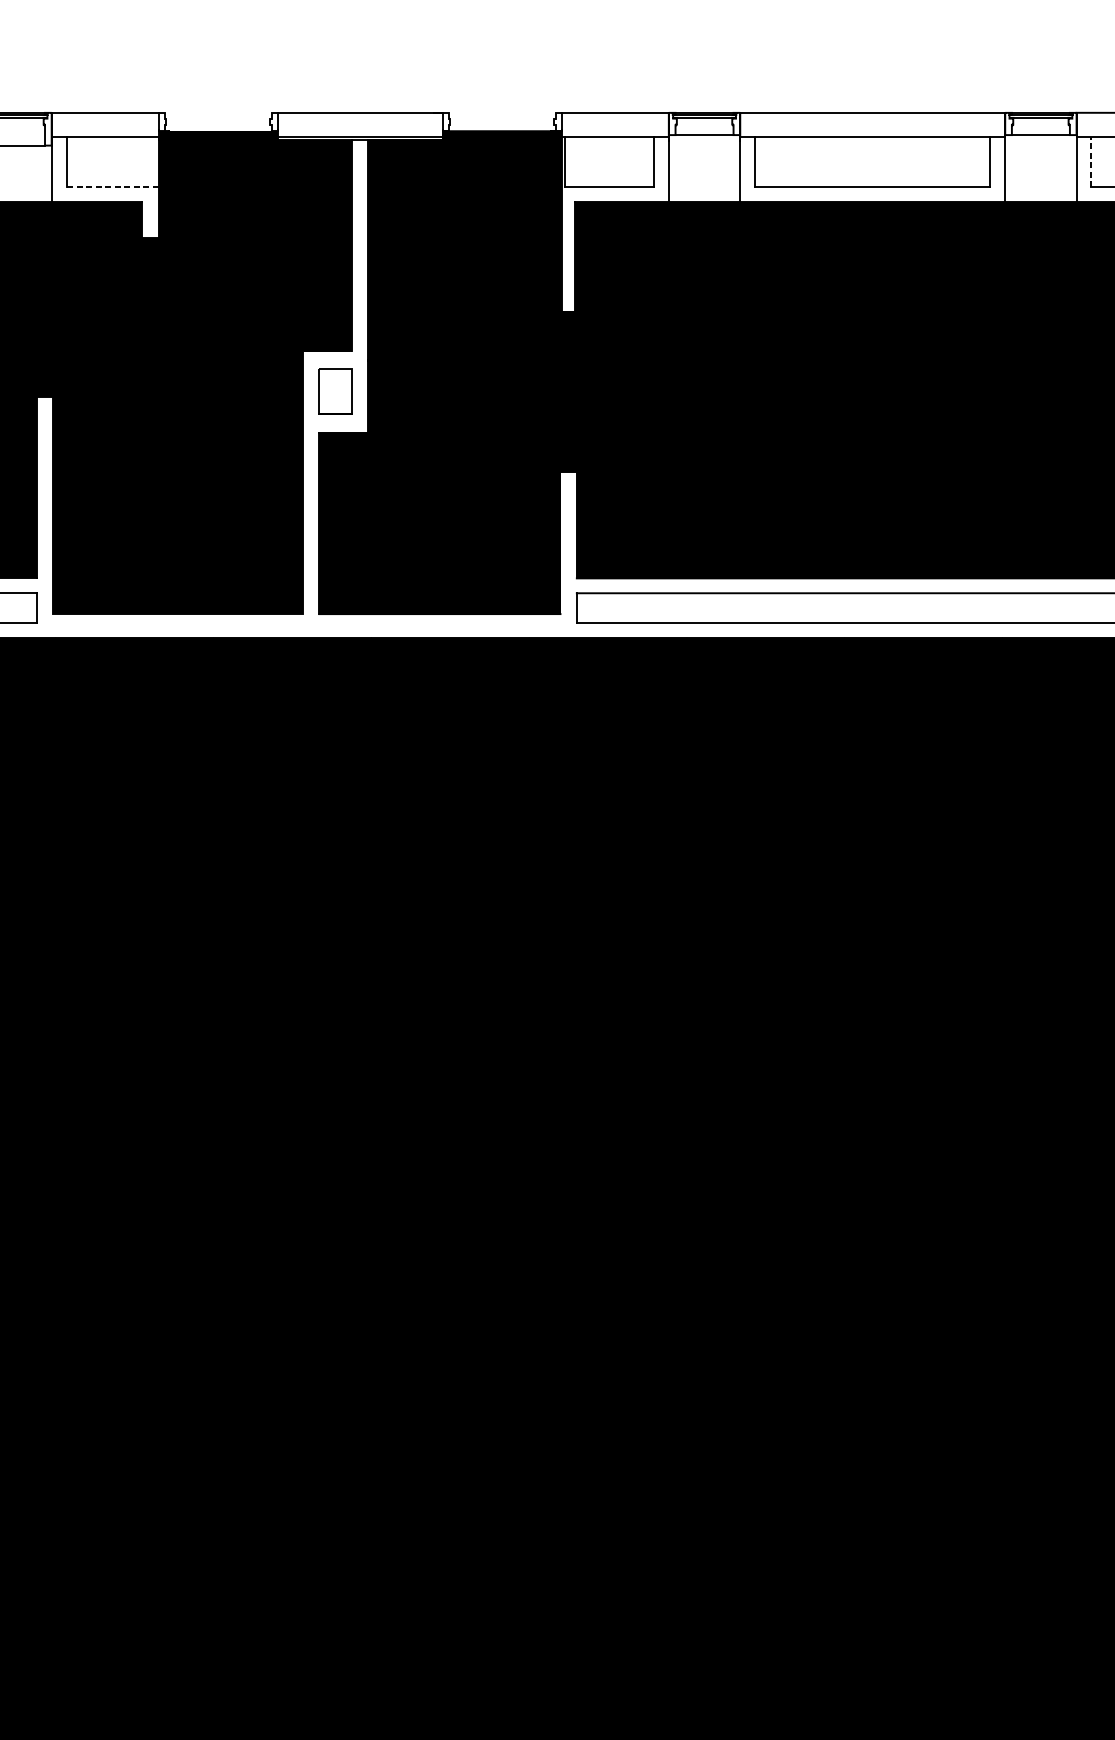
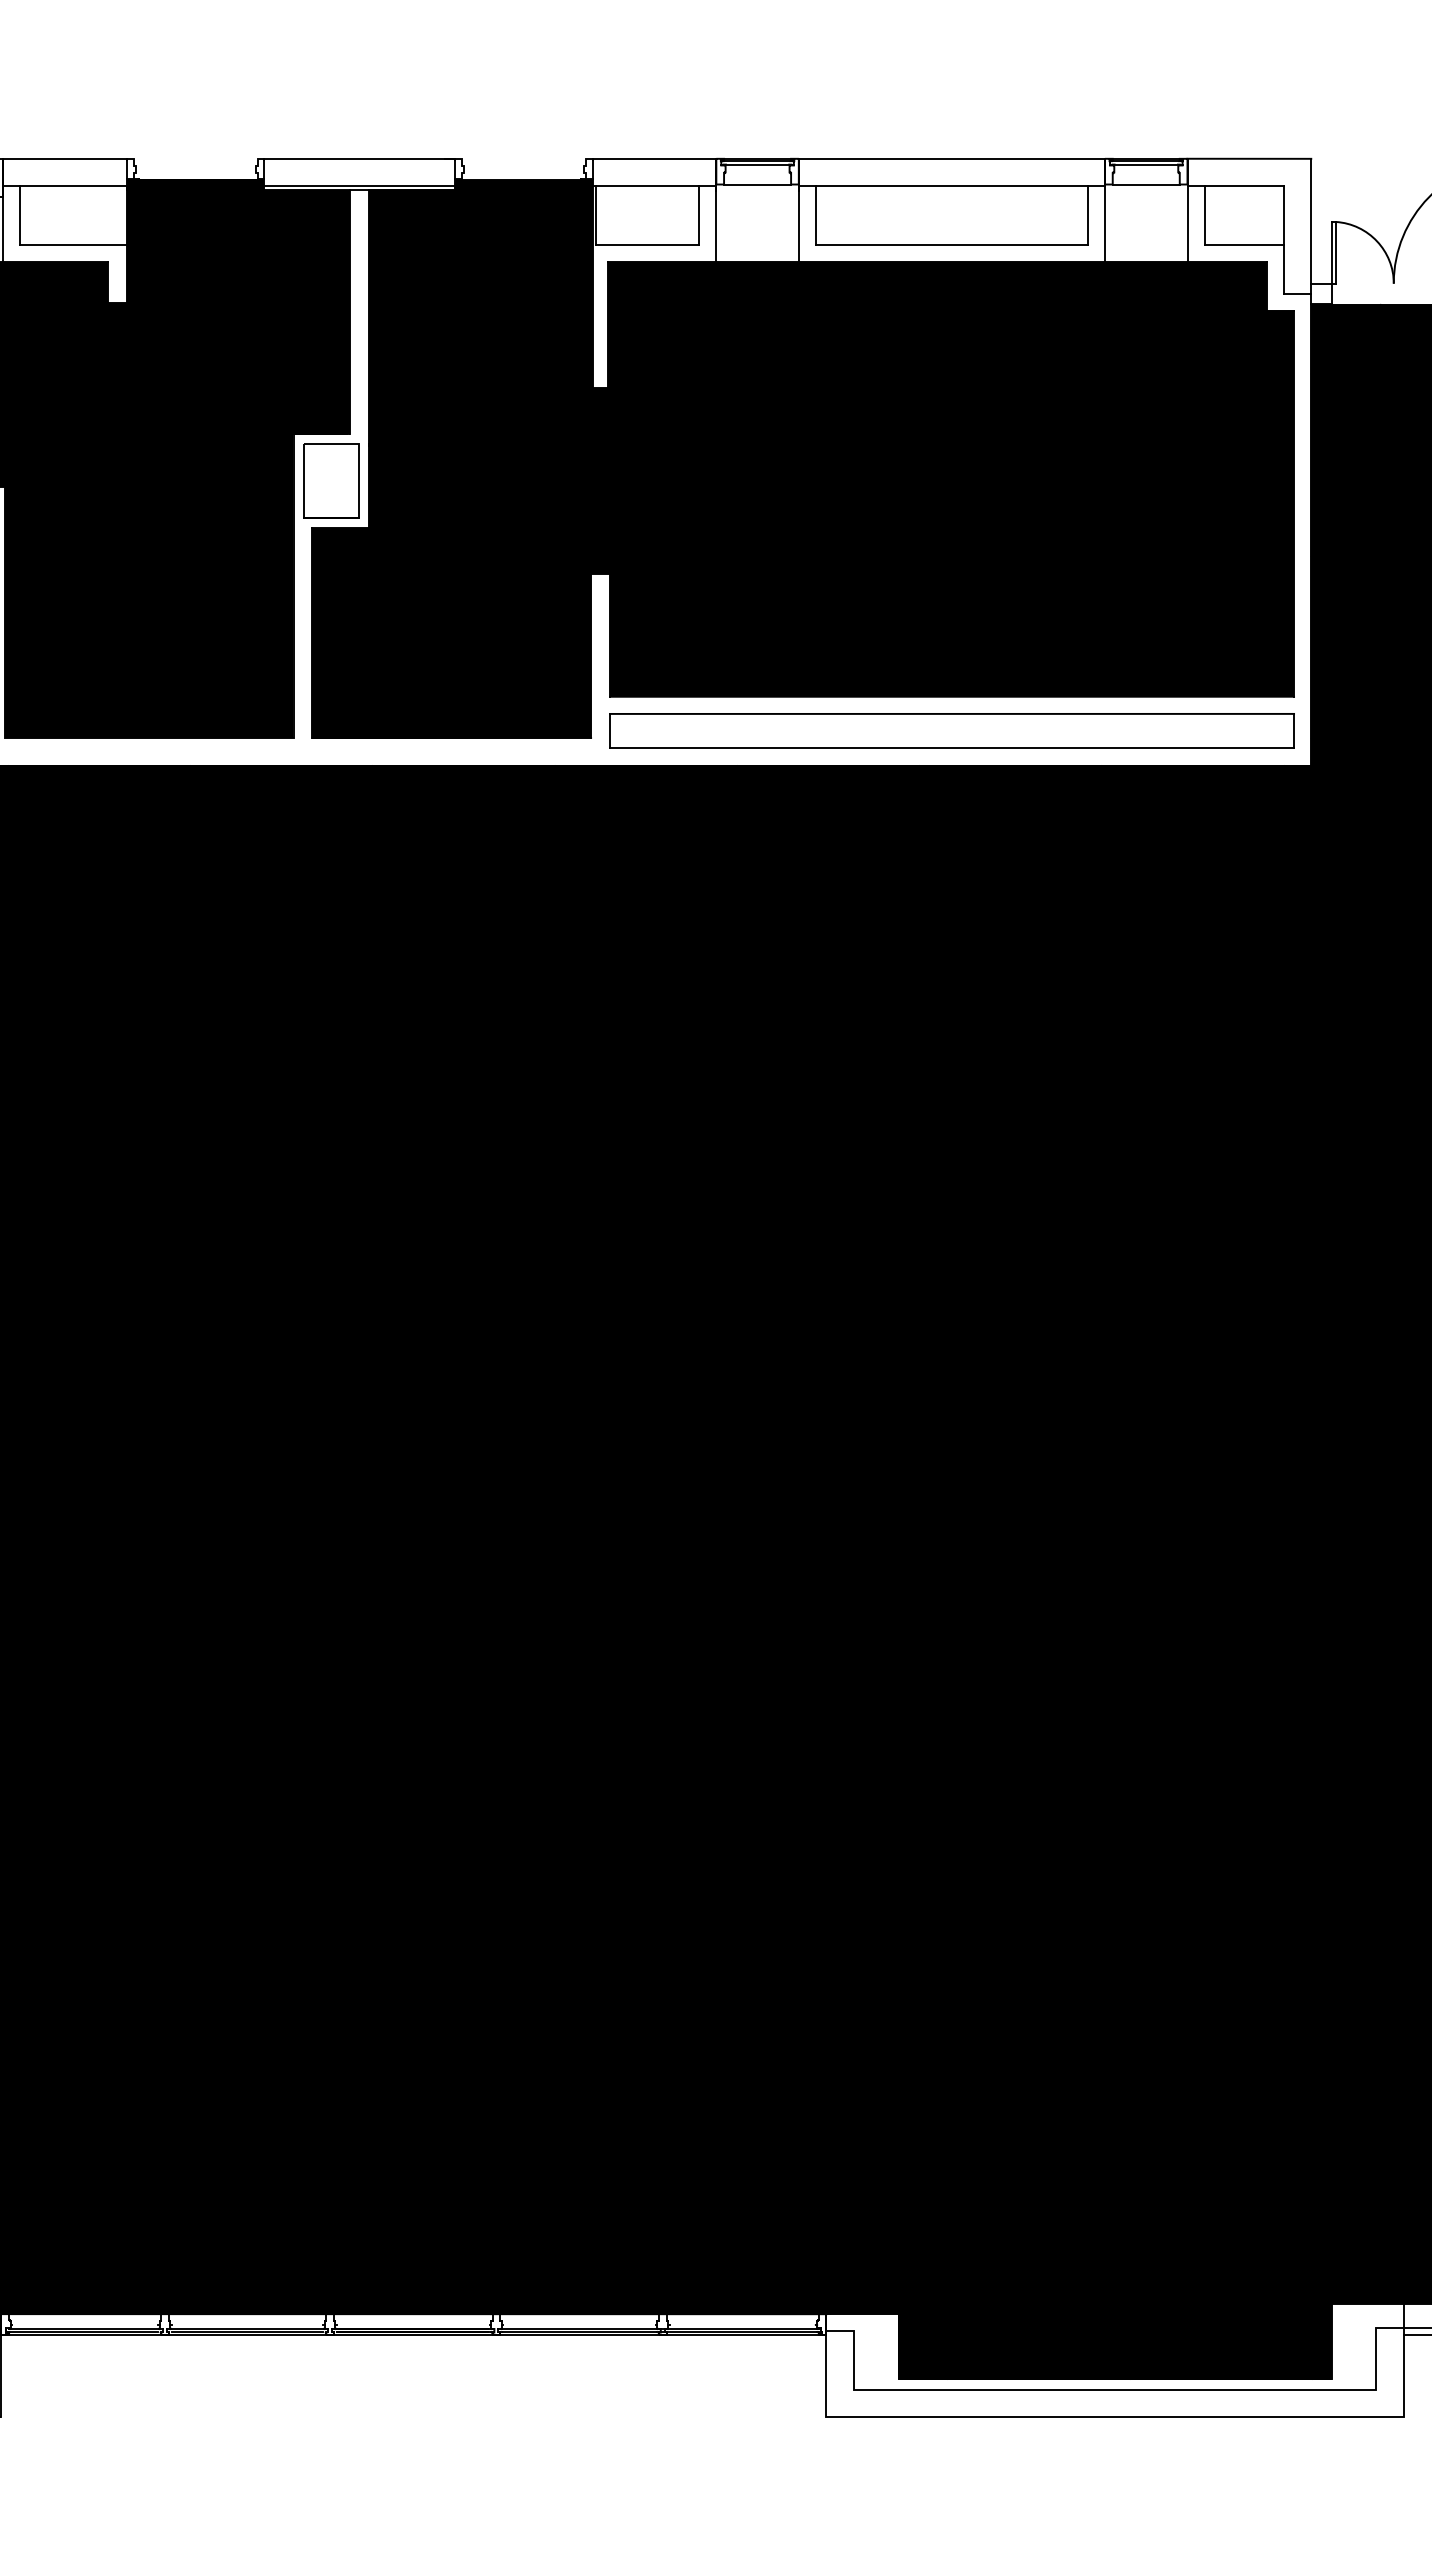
line: (1091, 161) -> (1204, 215), dashed -> solid
line: (112, 187) -> (73, 244), dashed -> solid
part: (335, 391) -> (331, 480), size x1.43

